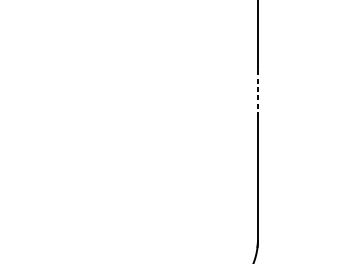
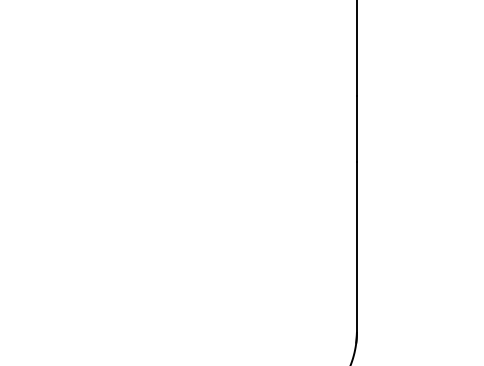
line: (257, 92) -> (356, 128), dashed -> solid

